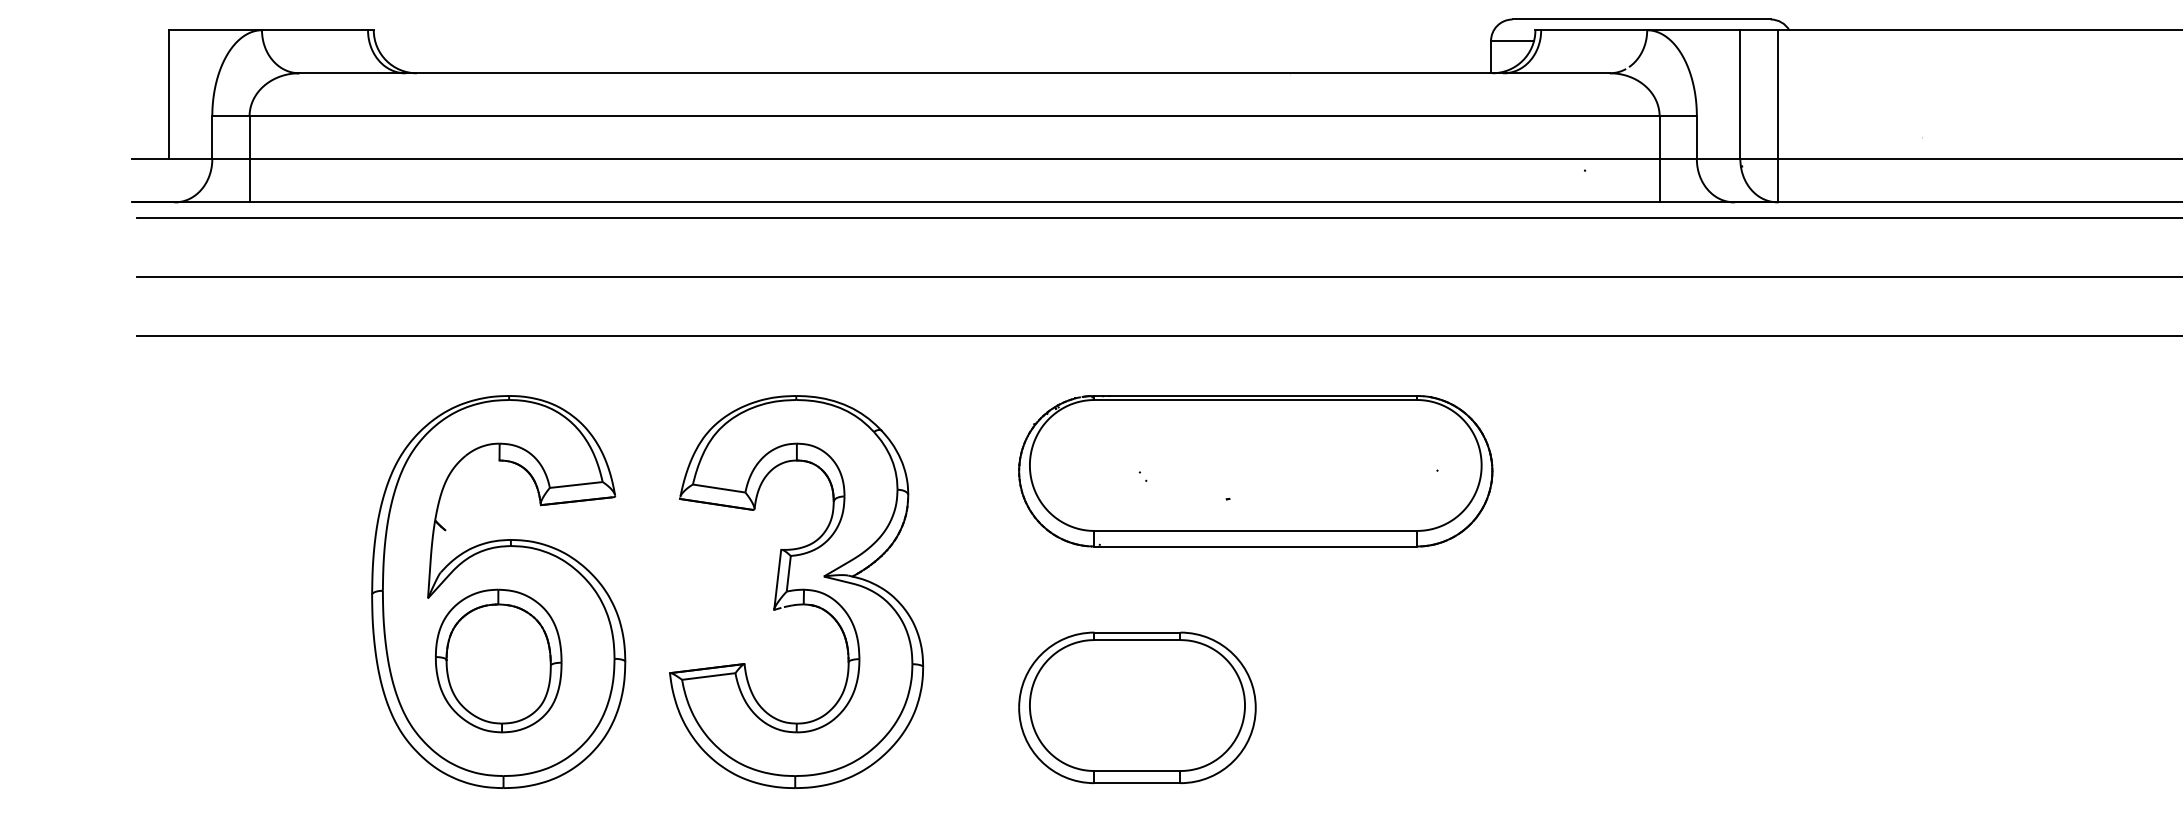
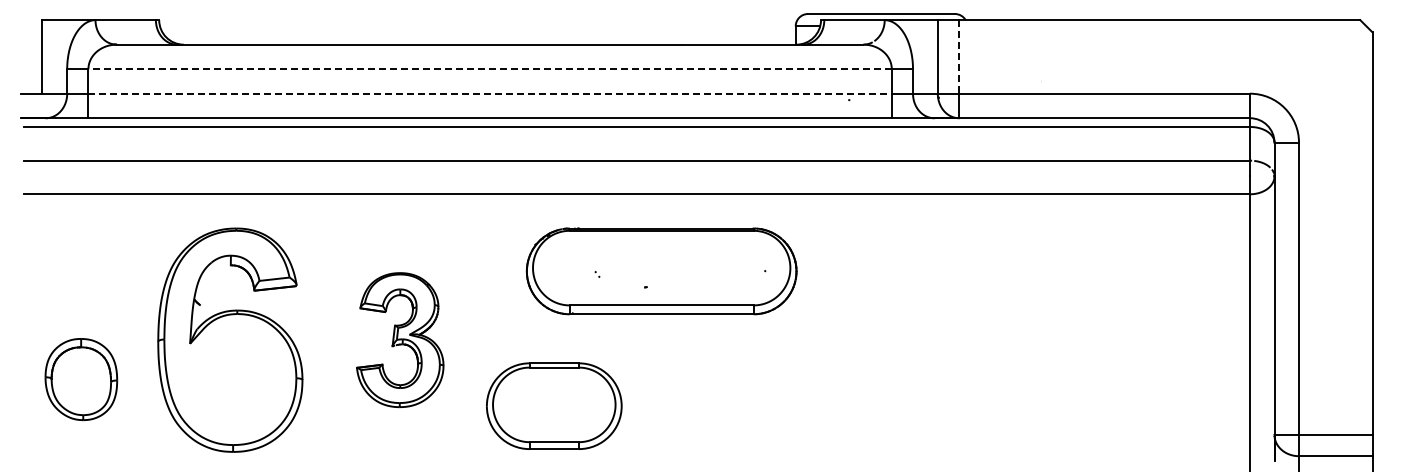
line: (1778, 94) -> (959, 56), solid -> dashed
line: (955, 116) -> (490, 69), solid -> dashed
line: (955, 158) -> (490, 93), solid -> dashed
part: (797, 590) -> (400, 339), size x0.6
part: (498, 660) -> (81, 379), moved
part: (1137, 706) -> (554, 405), moved

